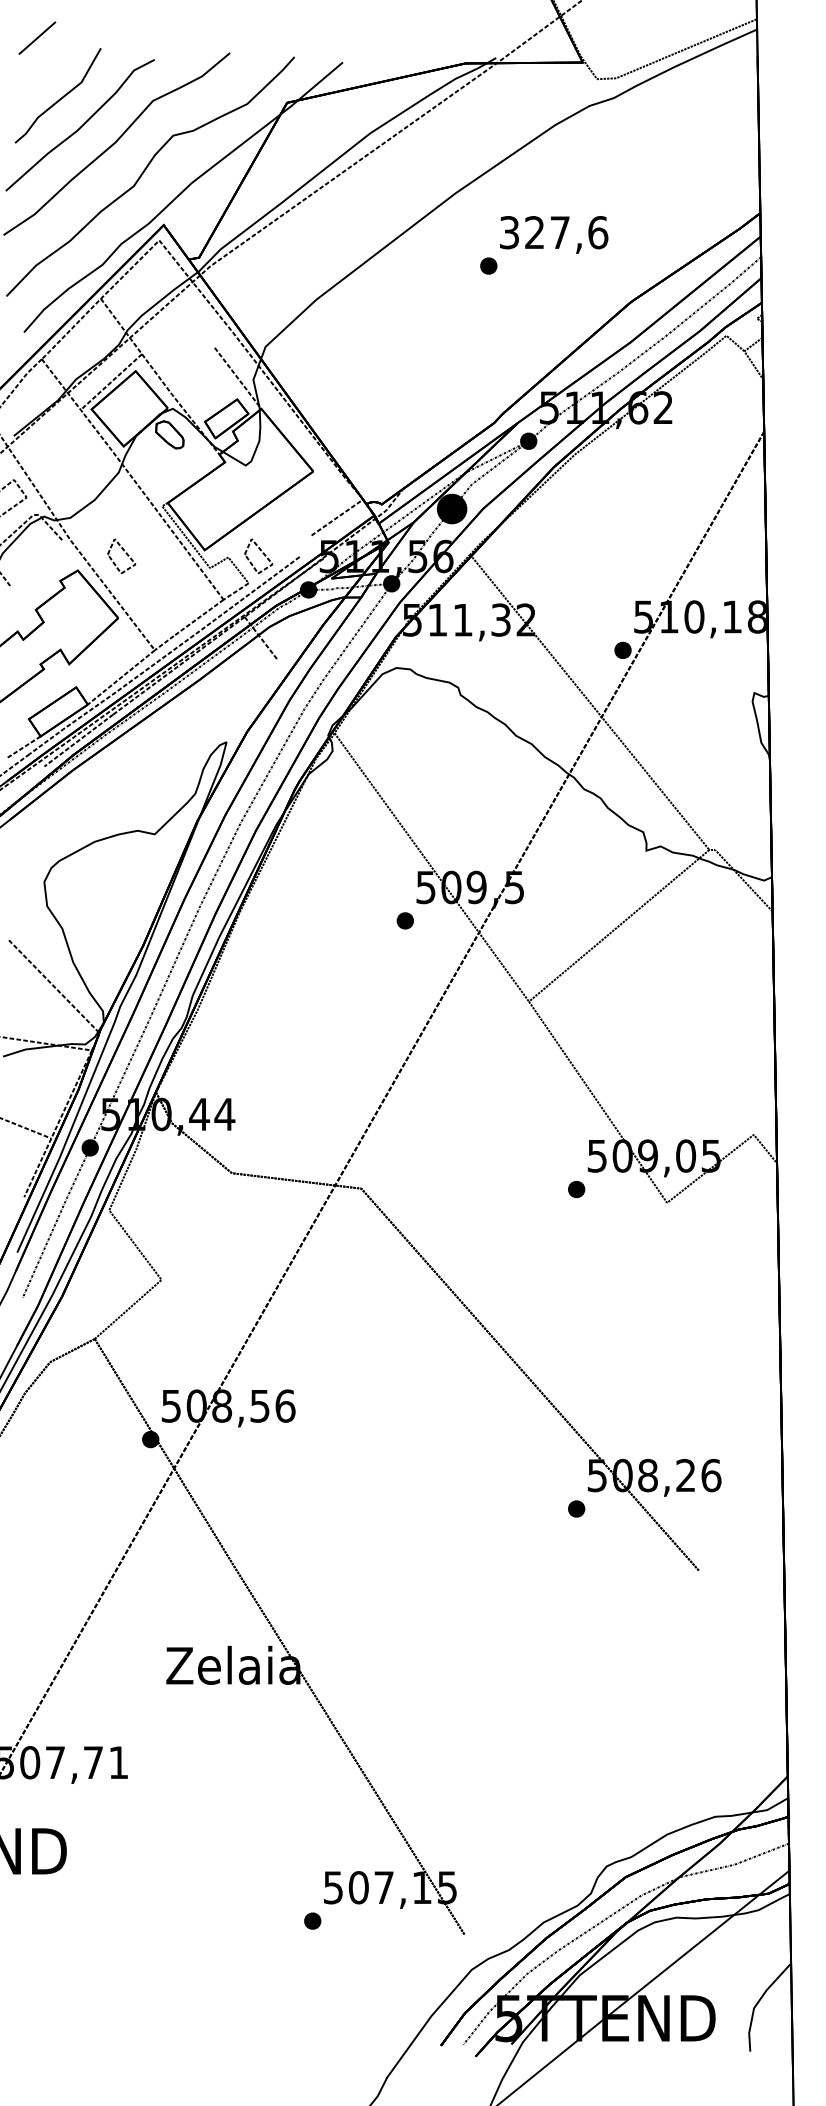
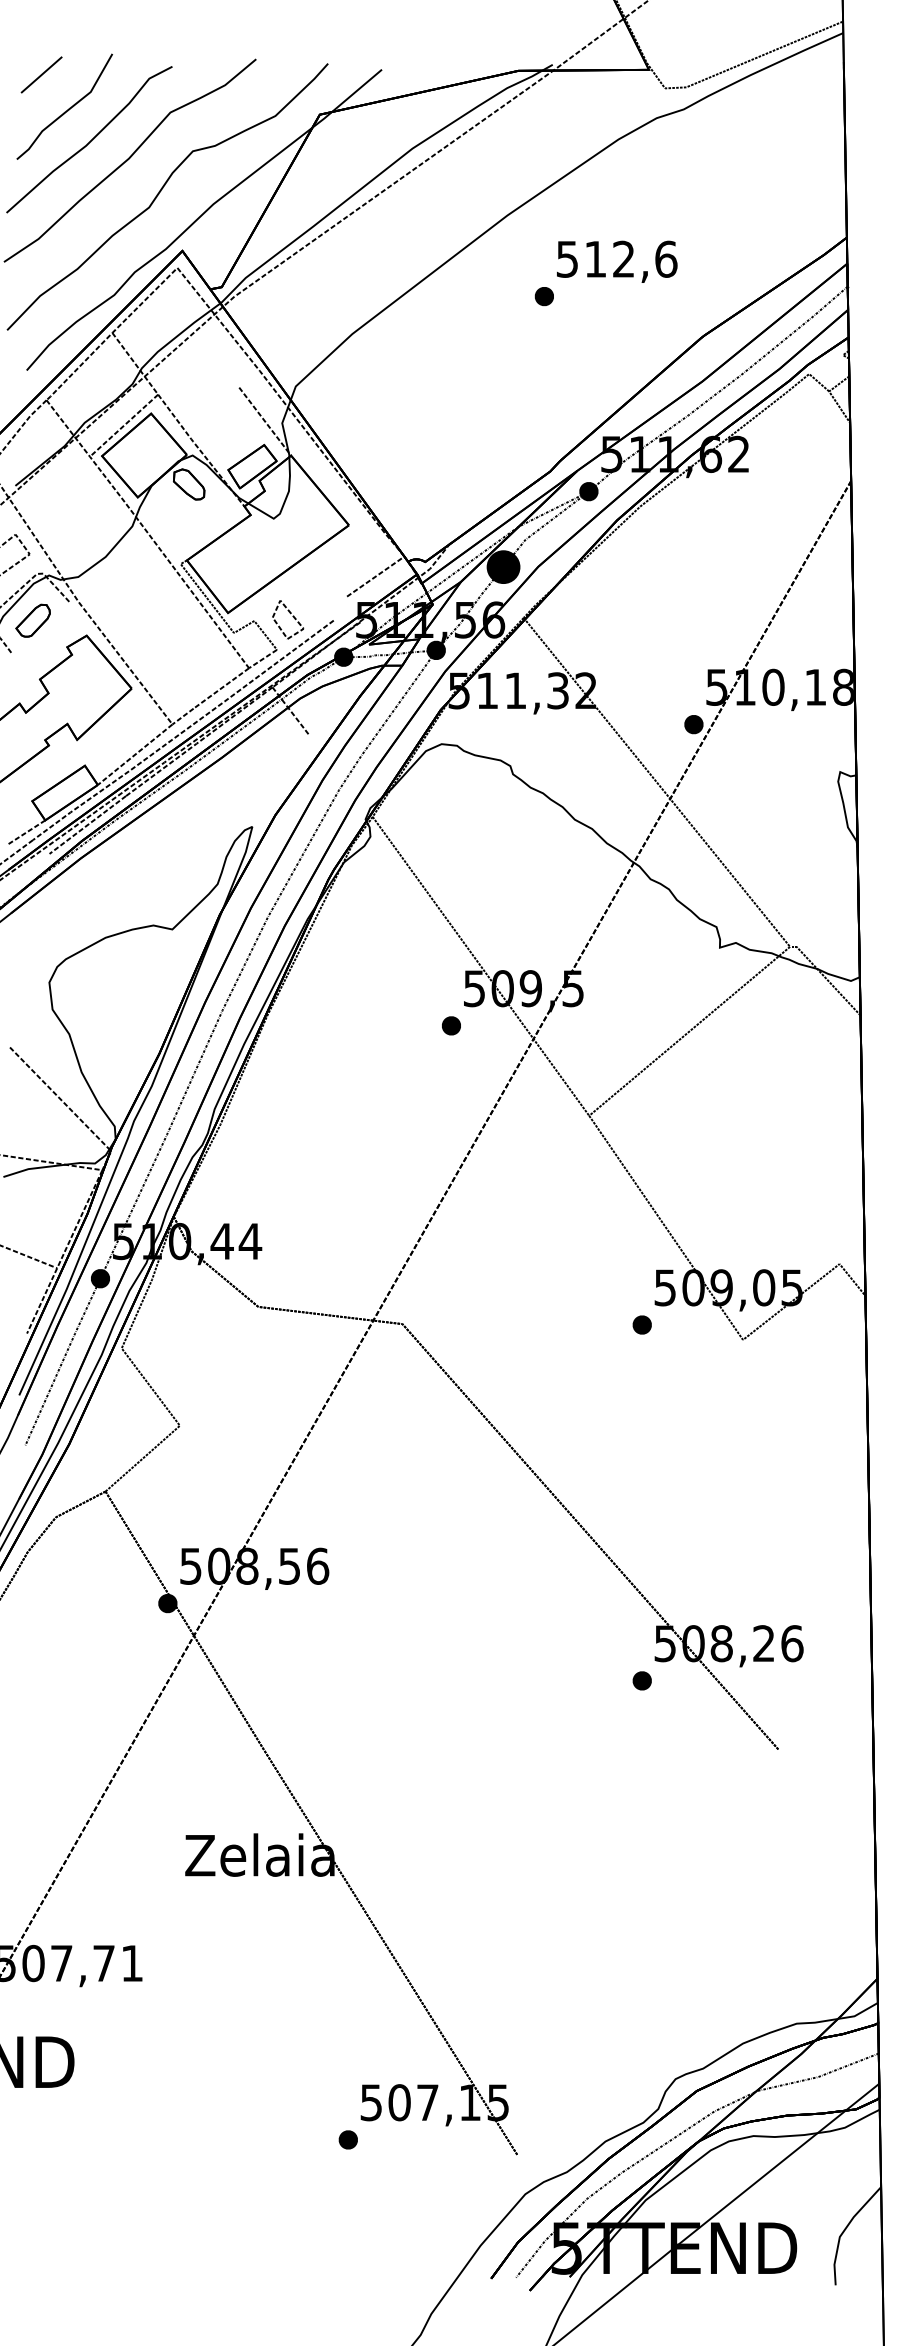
line: (37, 37) -> (41, 74), moved
text: (534, 232) -> (595, 259), 327,6 -> 512,6
part: (29, 556) -> (32, 619), added
part: (121, 556) -> (135, 619), removed

